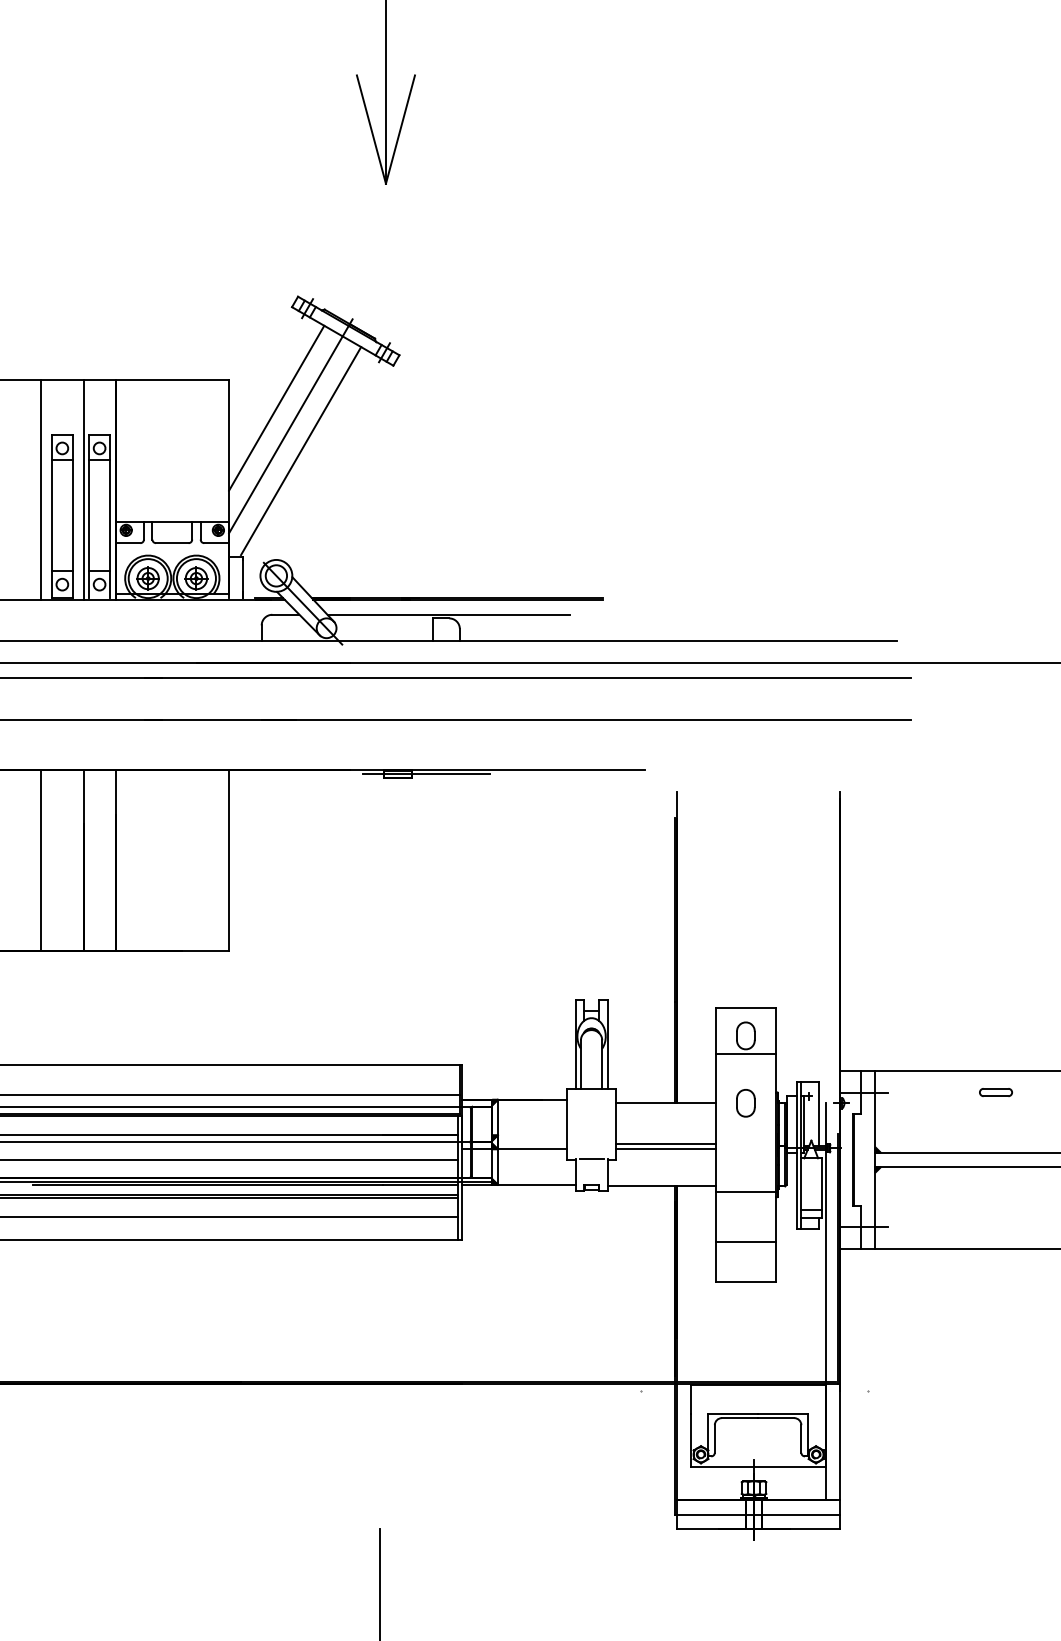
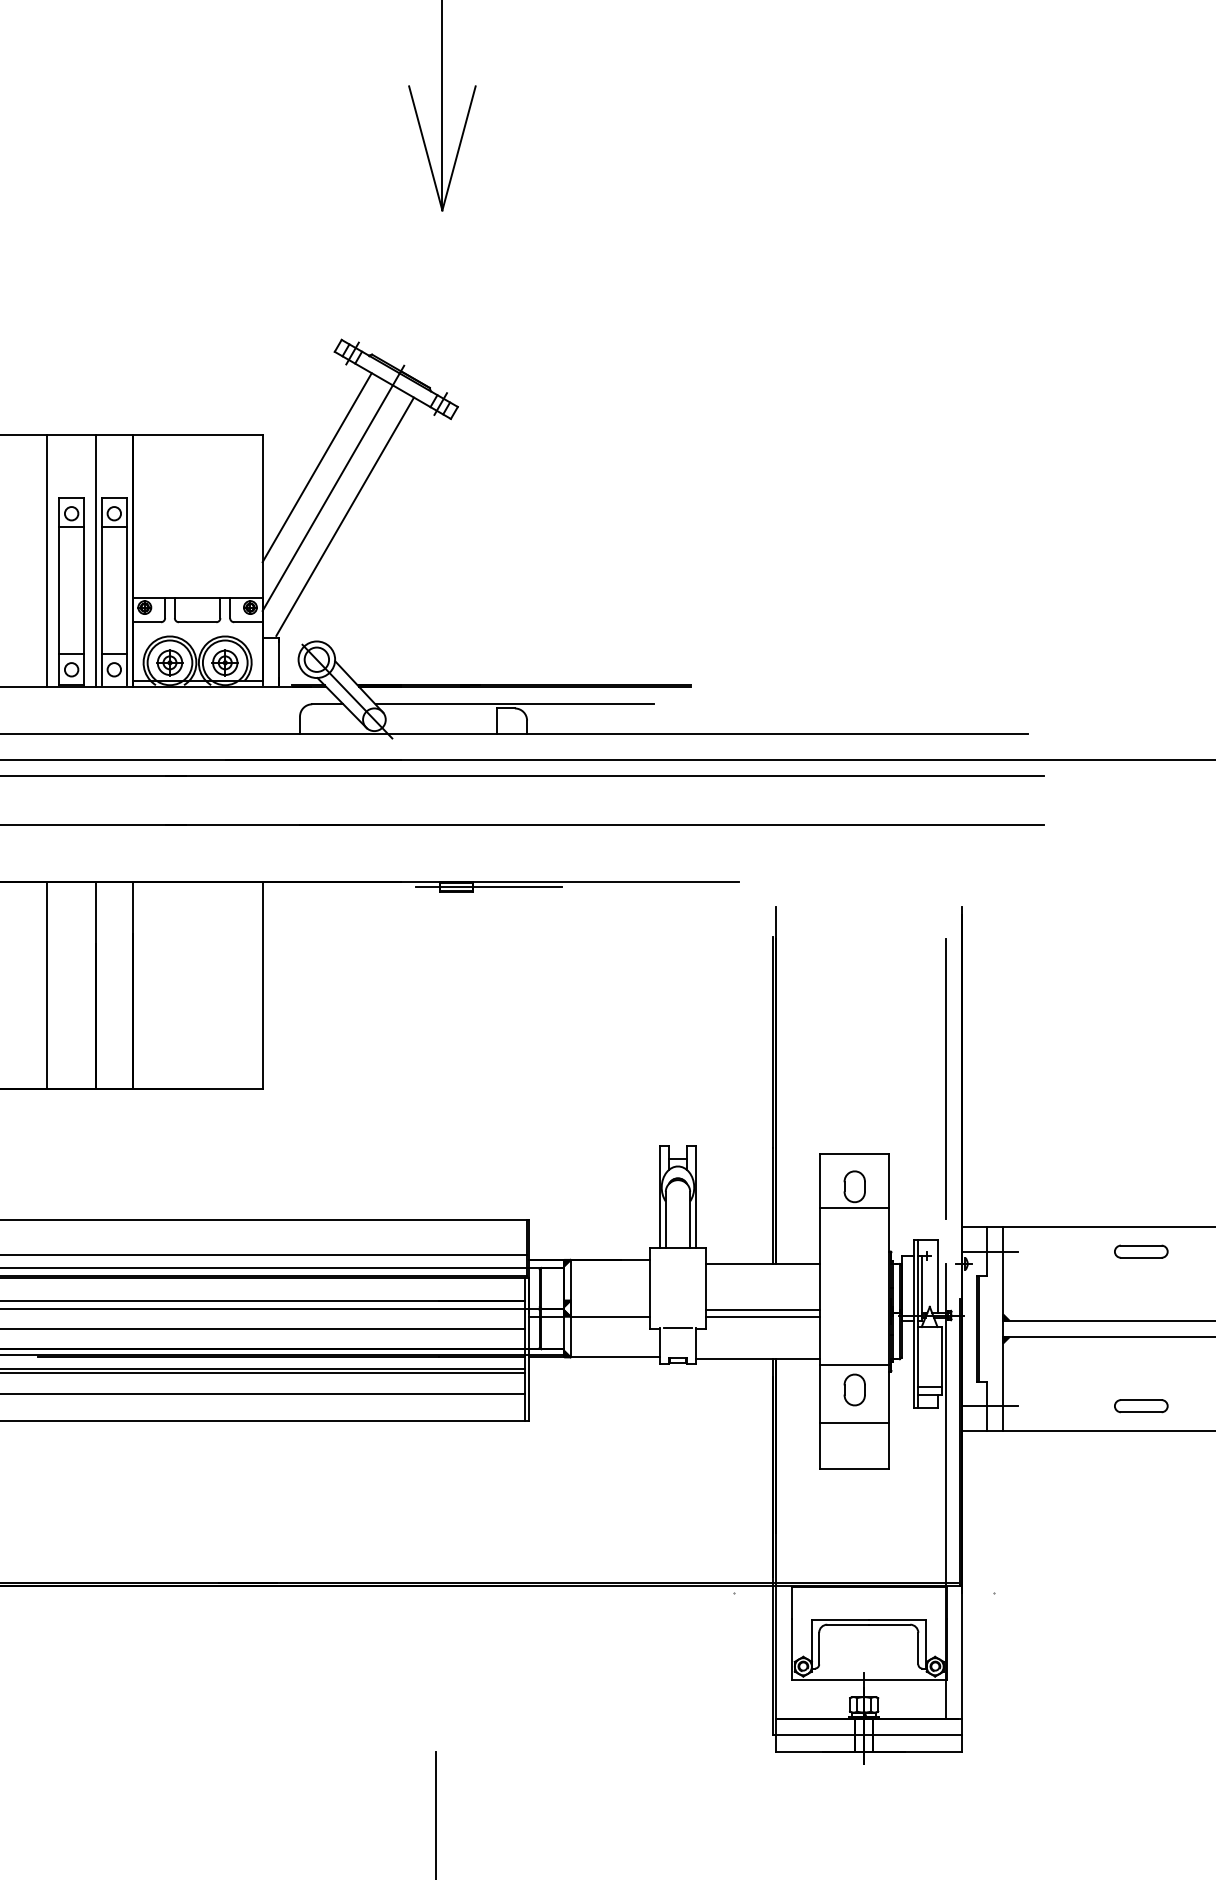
line: (825, 941) -> (946, 1078), added
part: (996, 1092) -> (1141, 1251), size x1.43
part: (745, 1102) -> (854, 1389), moved
part: (996, 1227) -> (1141, 1406), added

